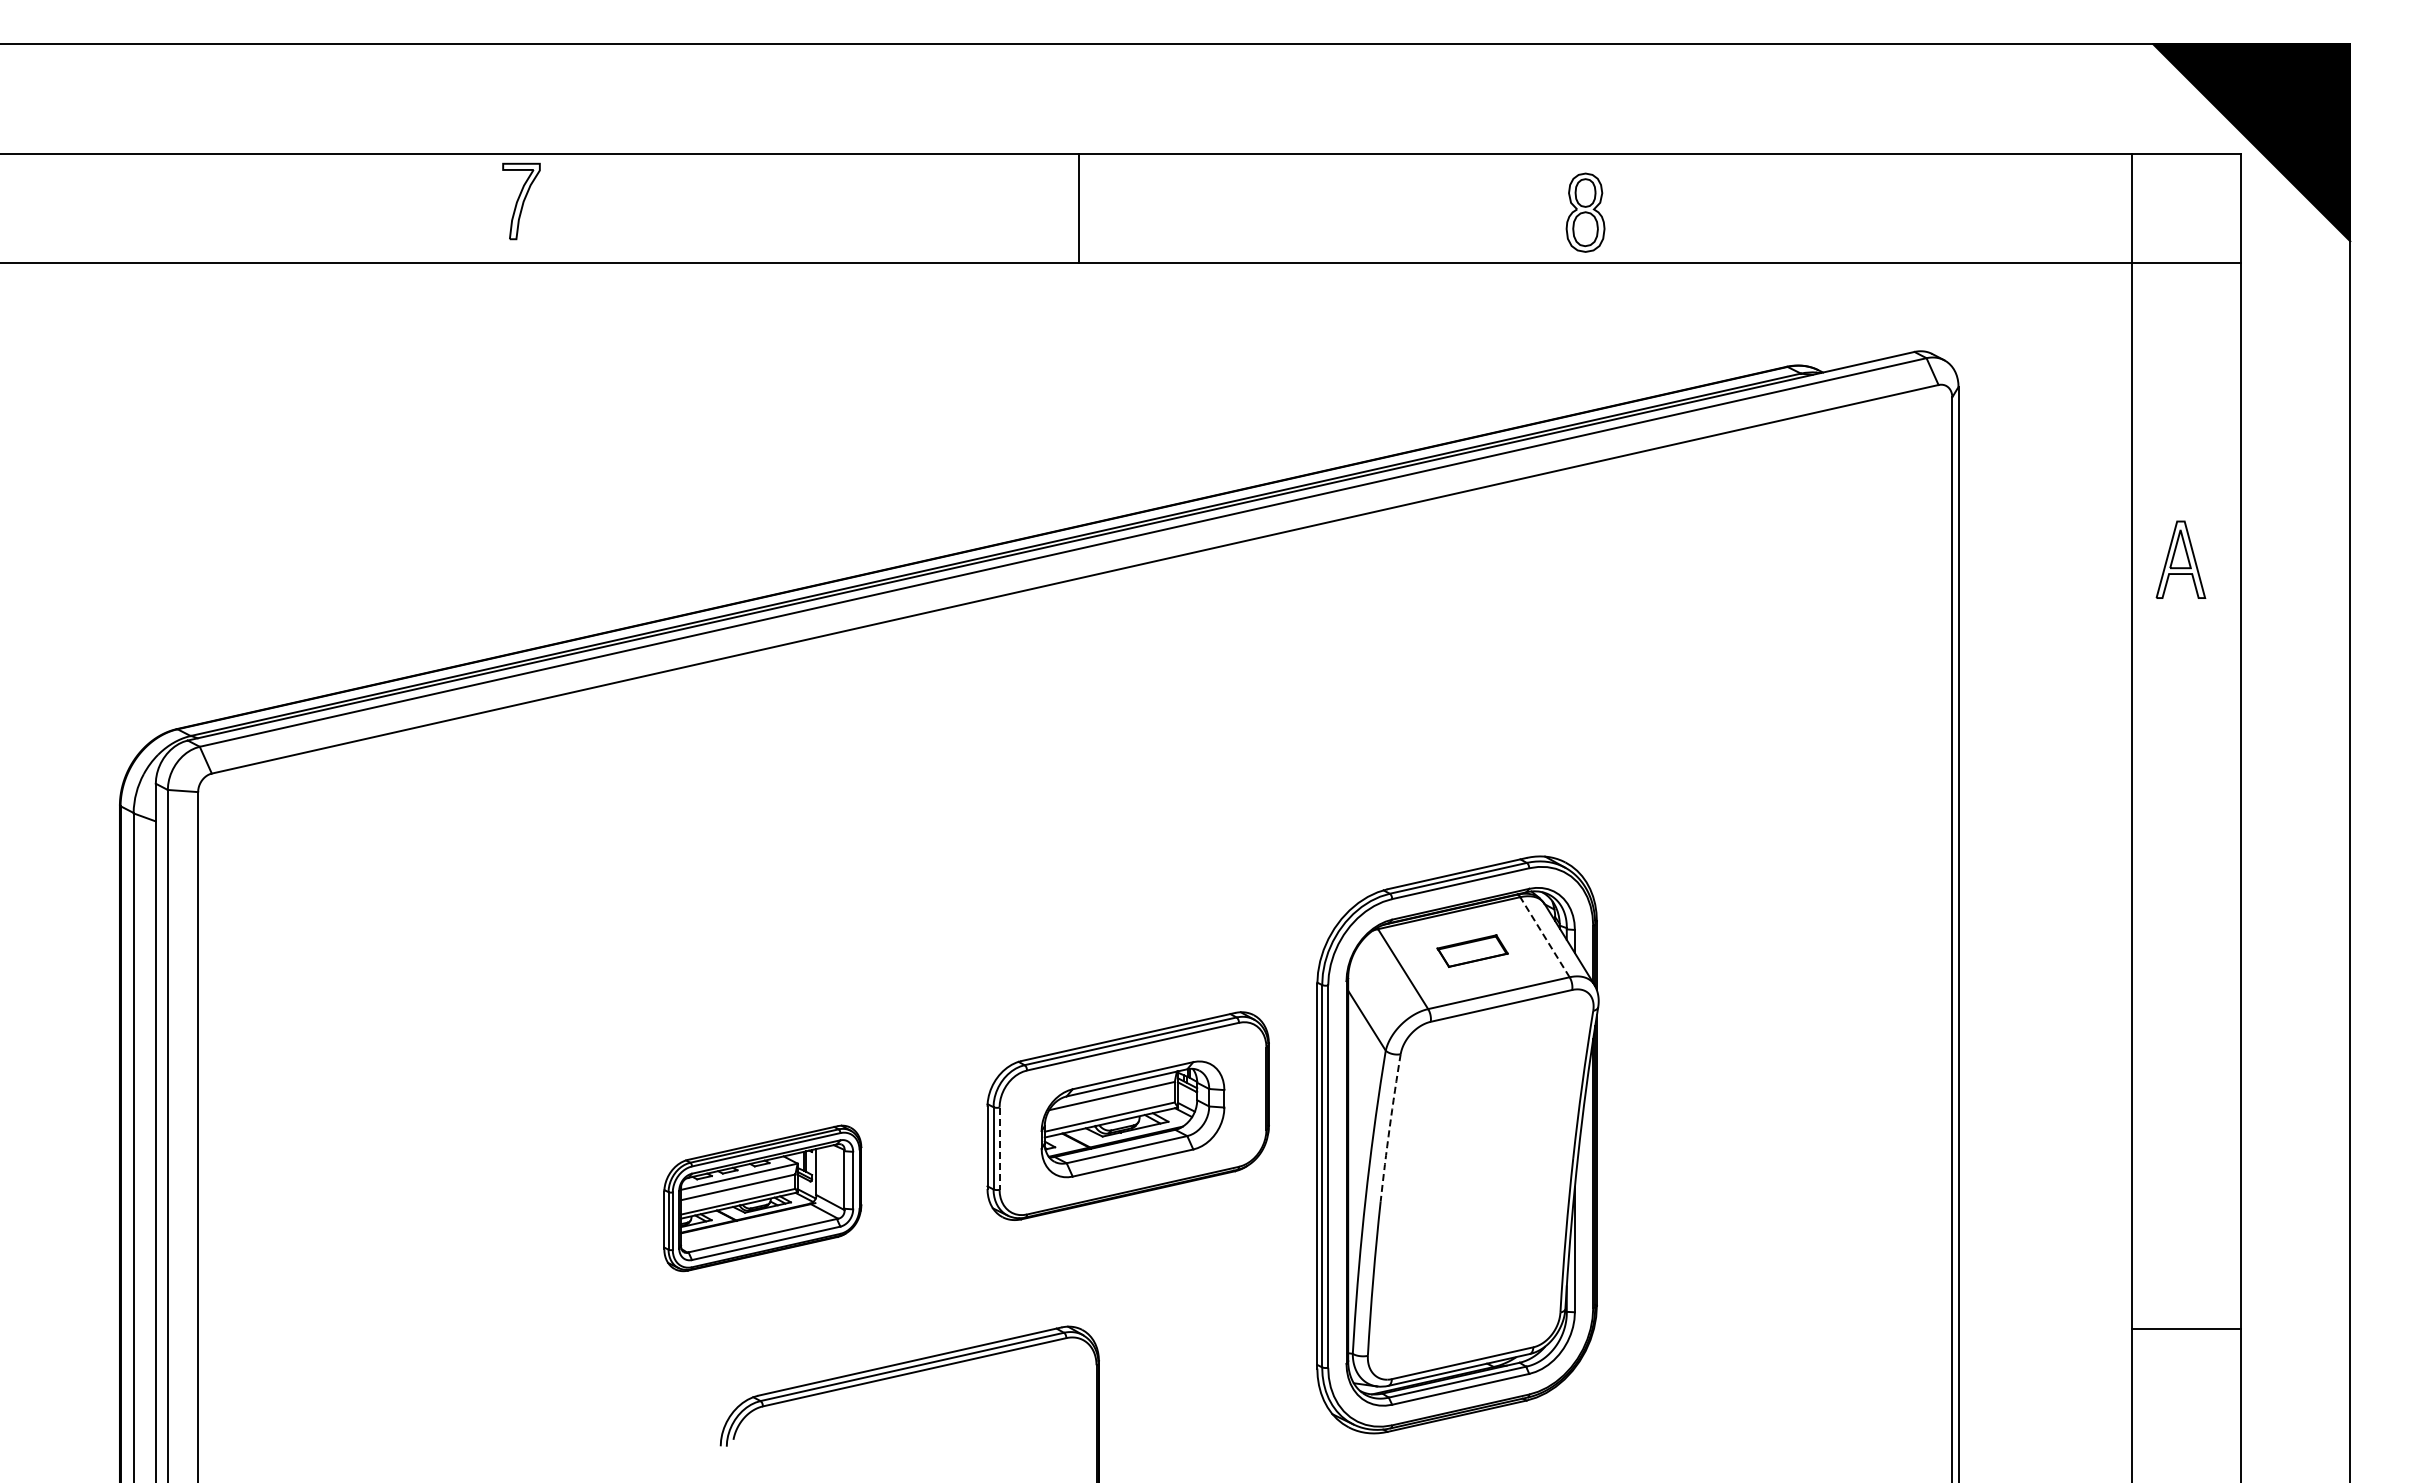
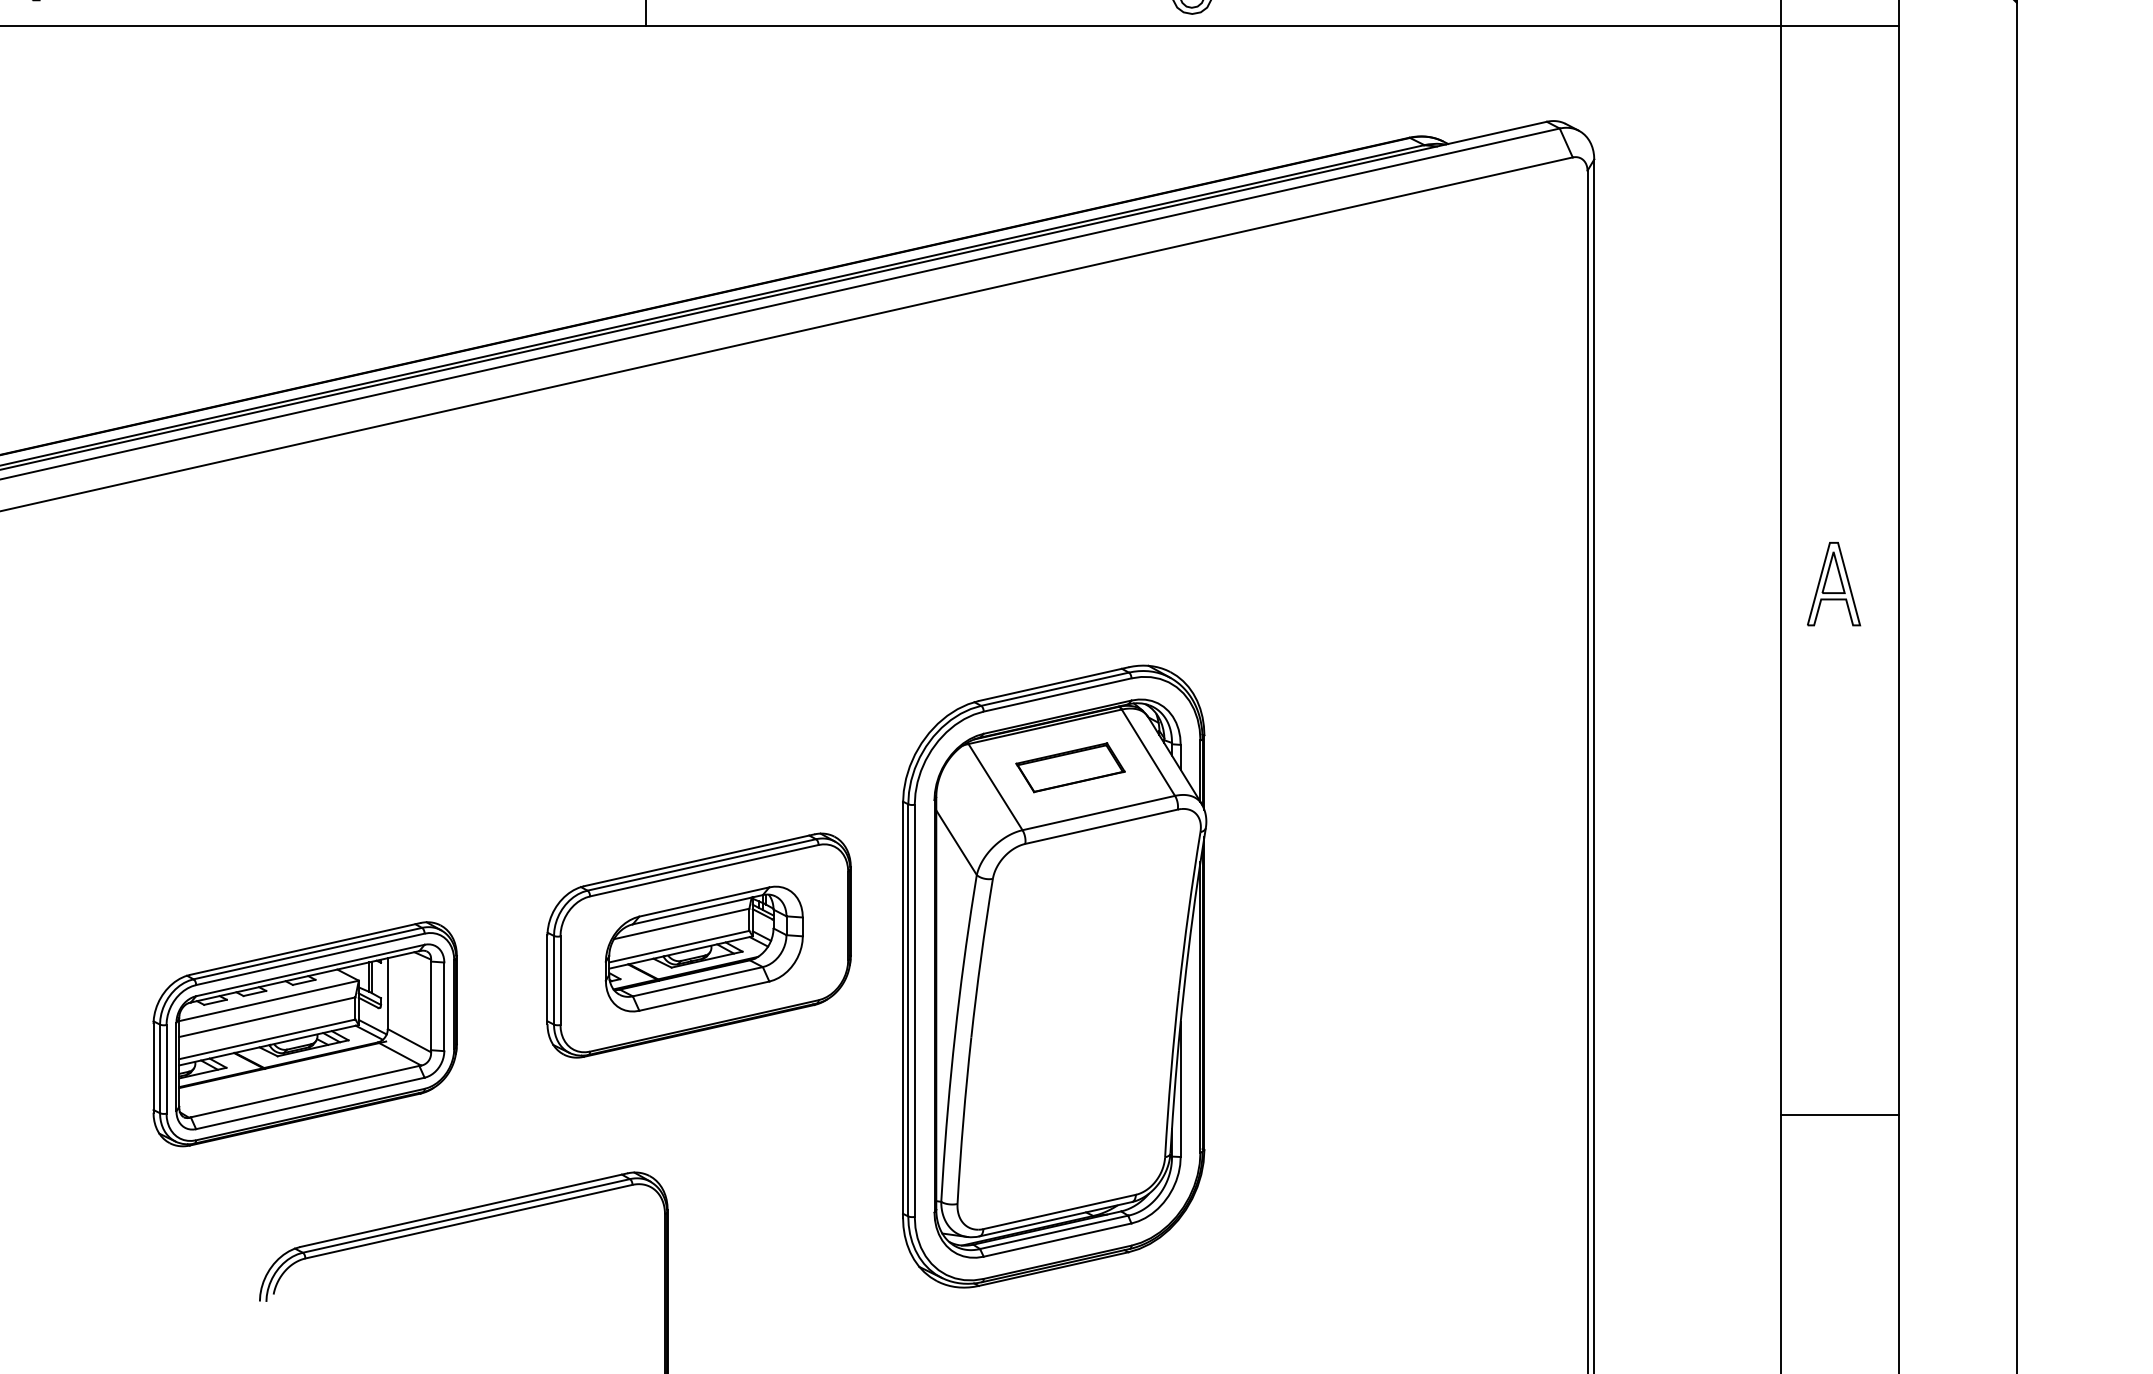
part: (2180, 559) -> (1833, 583), moved
line: (1544, 936) -> (1147, 751), dashed -> solid
part: (1472, 950) -> (1070, 767), size x1.43
arc: (1389, 1127) -> (980, 957), dashed -> solid
line: (999, 1149) -> (560, 981), dashed -> solid
part: (762, 1198) -> (304, 1034), size x1.43
line: (2185, 1329) -> (1838, 1115), moved

